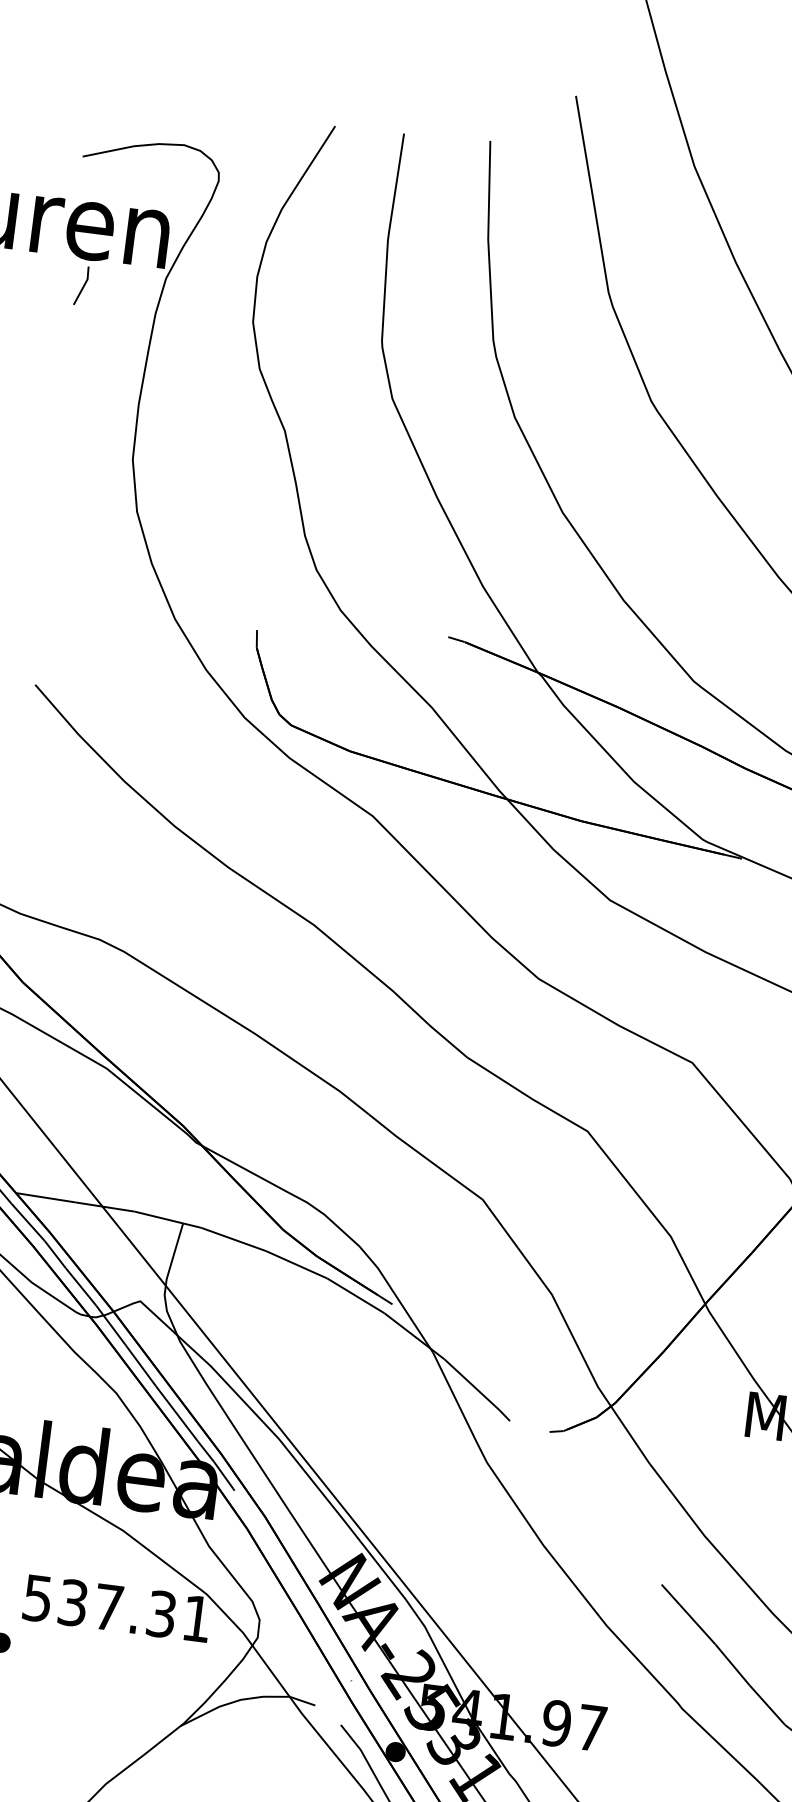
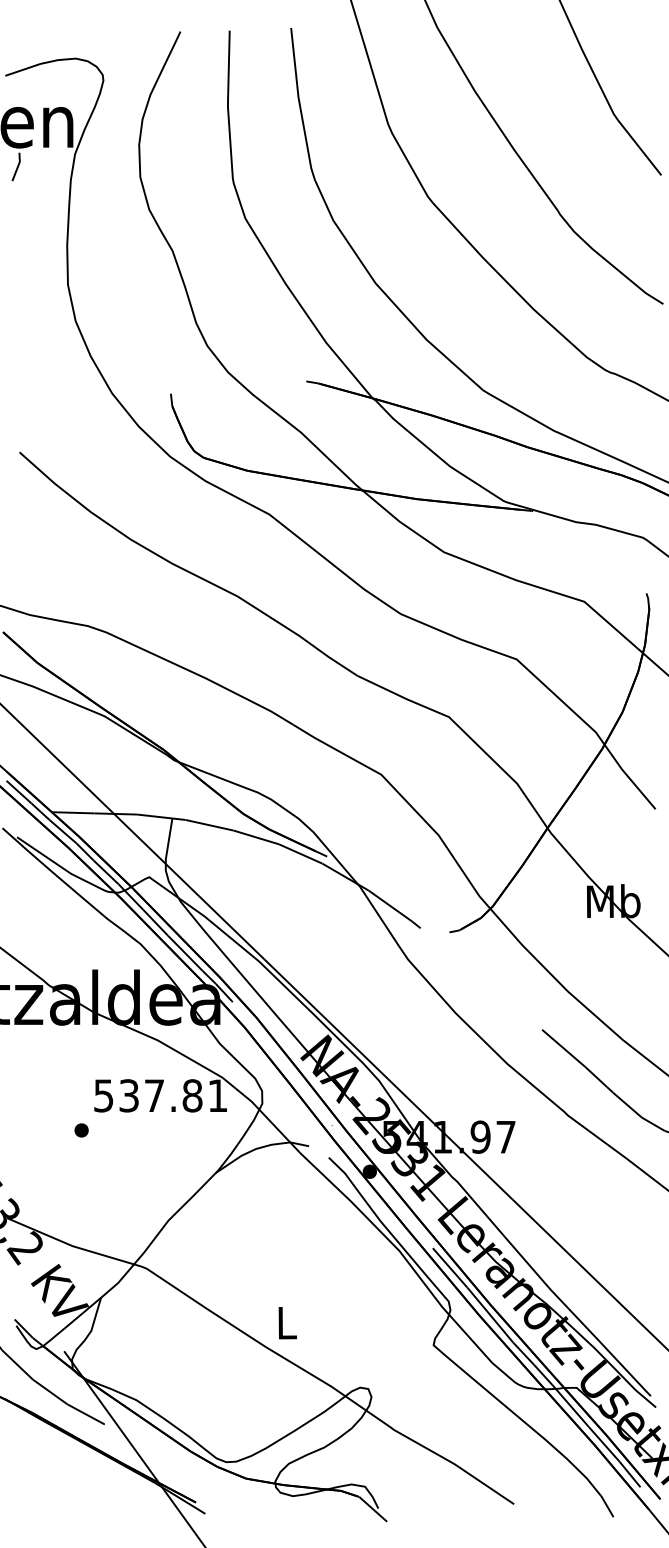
text: (161, 1613) -> (192, 1095), 537.31 -> 537.81

